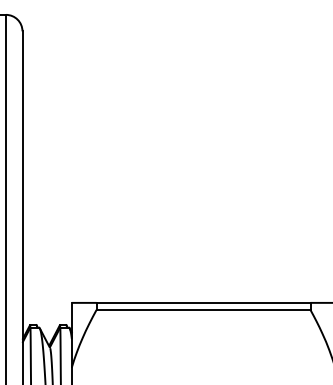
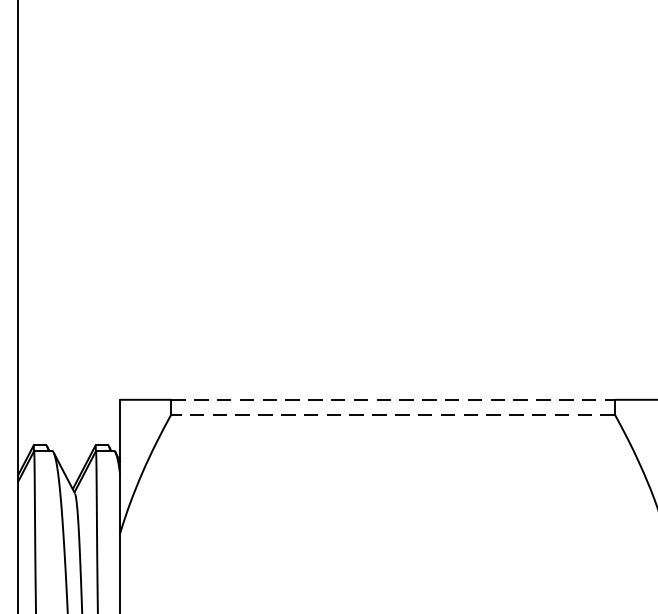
line: (203, 302) -> (392, 399), solid -> dashed
line: (203, 309) -> (392, 413), solid -> dashed

